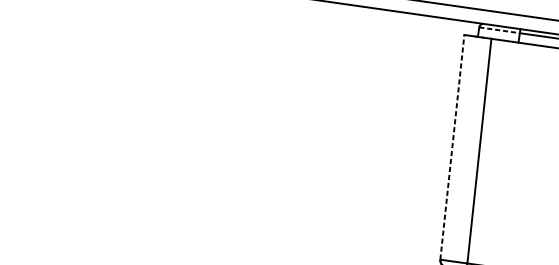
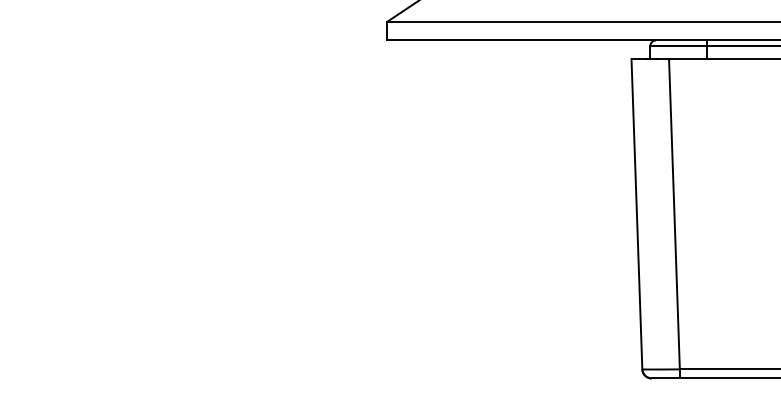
line: (499, 30) -> (678, 46), dashed -> solid
line: (452, 146) -> (636, 213), dashed -> solid

